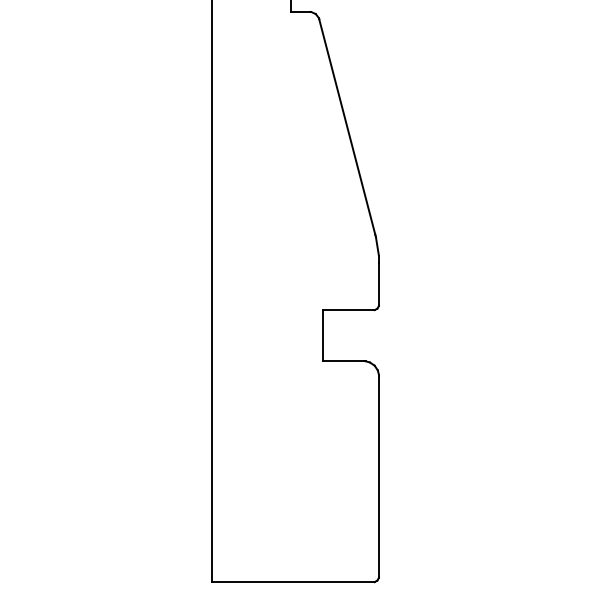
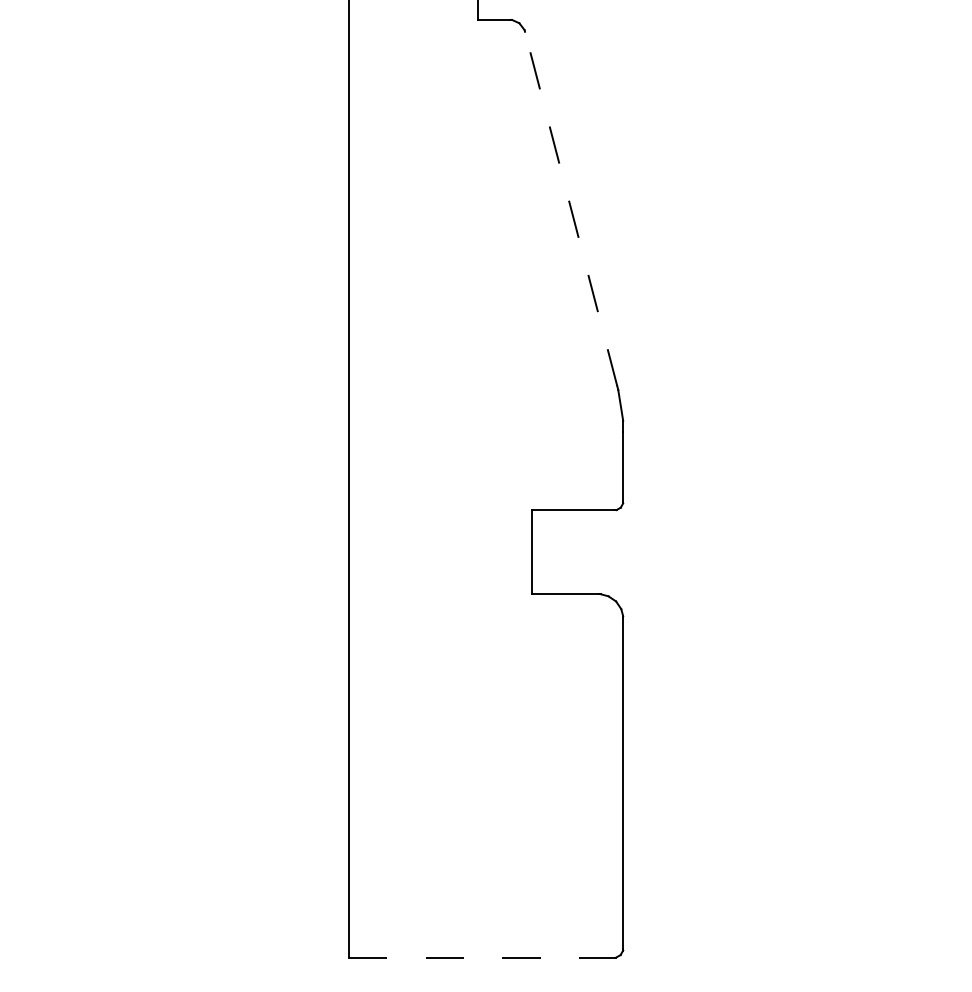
line: (347, 126) -> (571, 208), solid -> dashed
line: (292, 582) -> (481, 958), solid -> dashed

